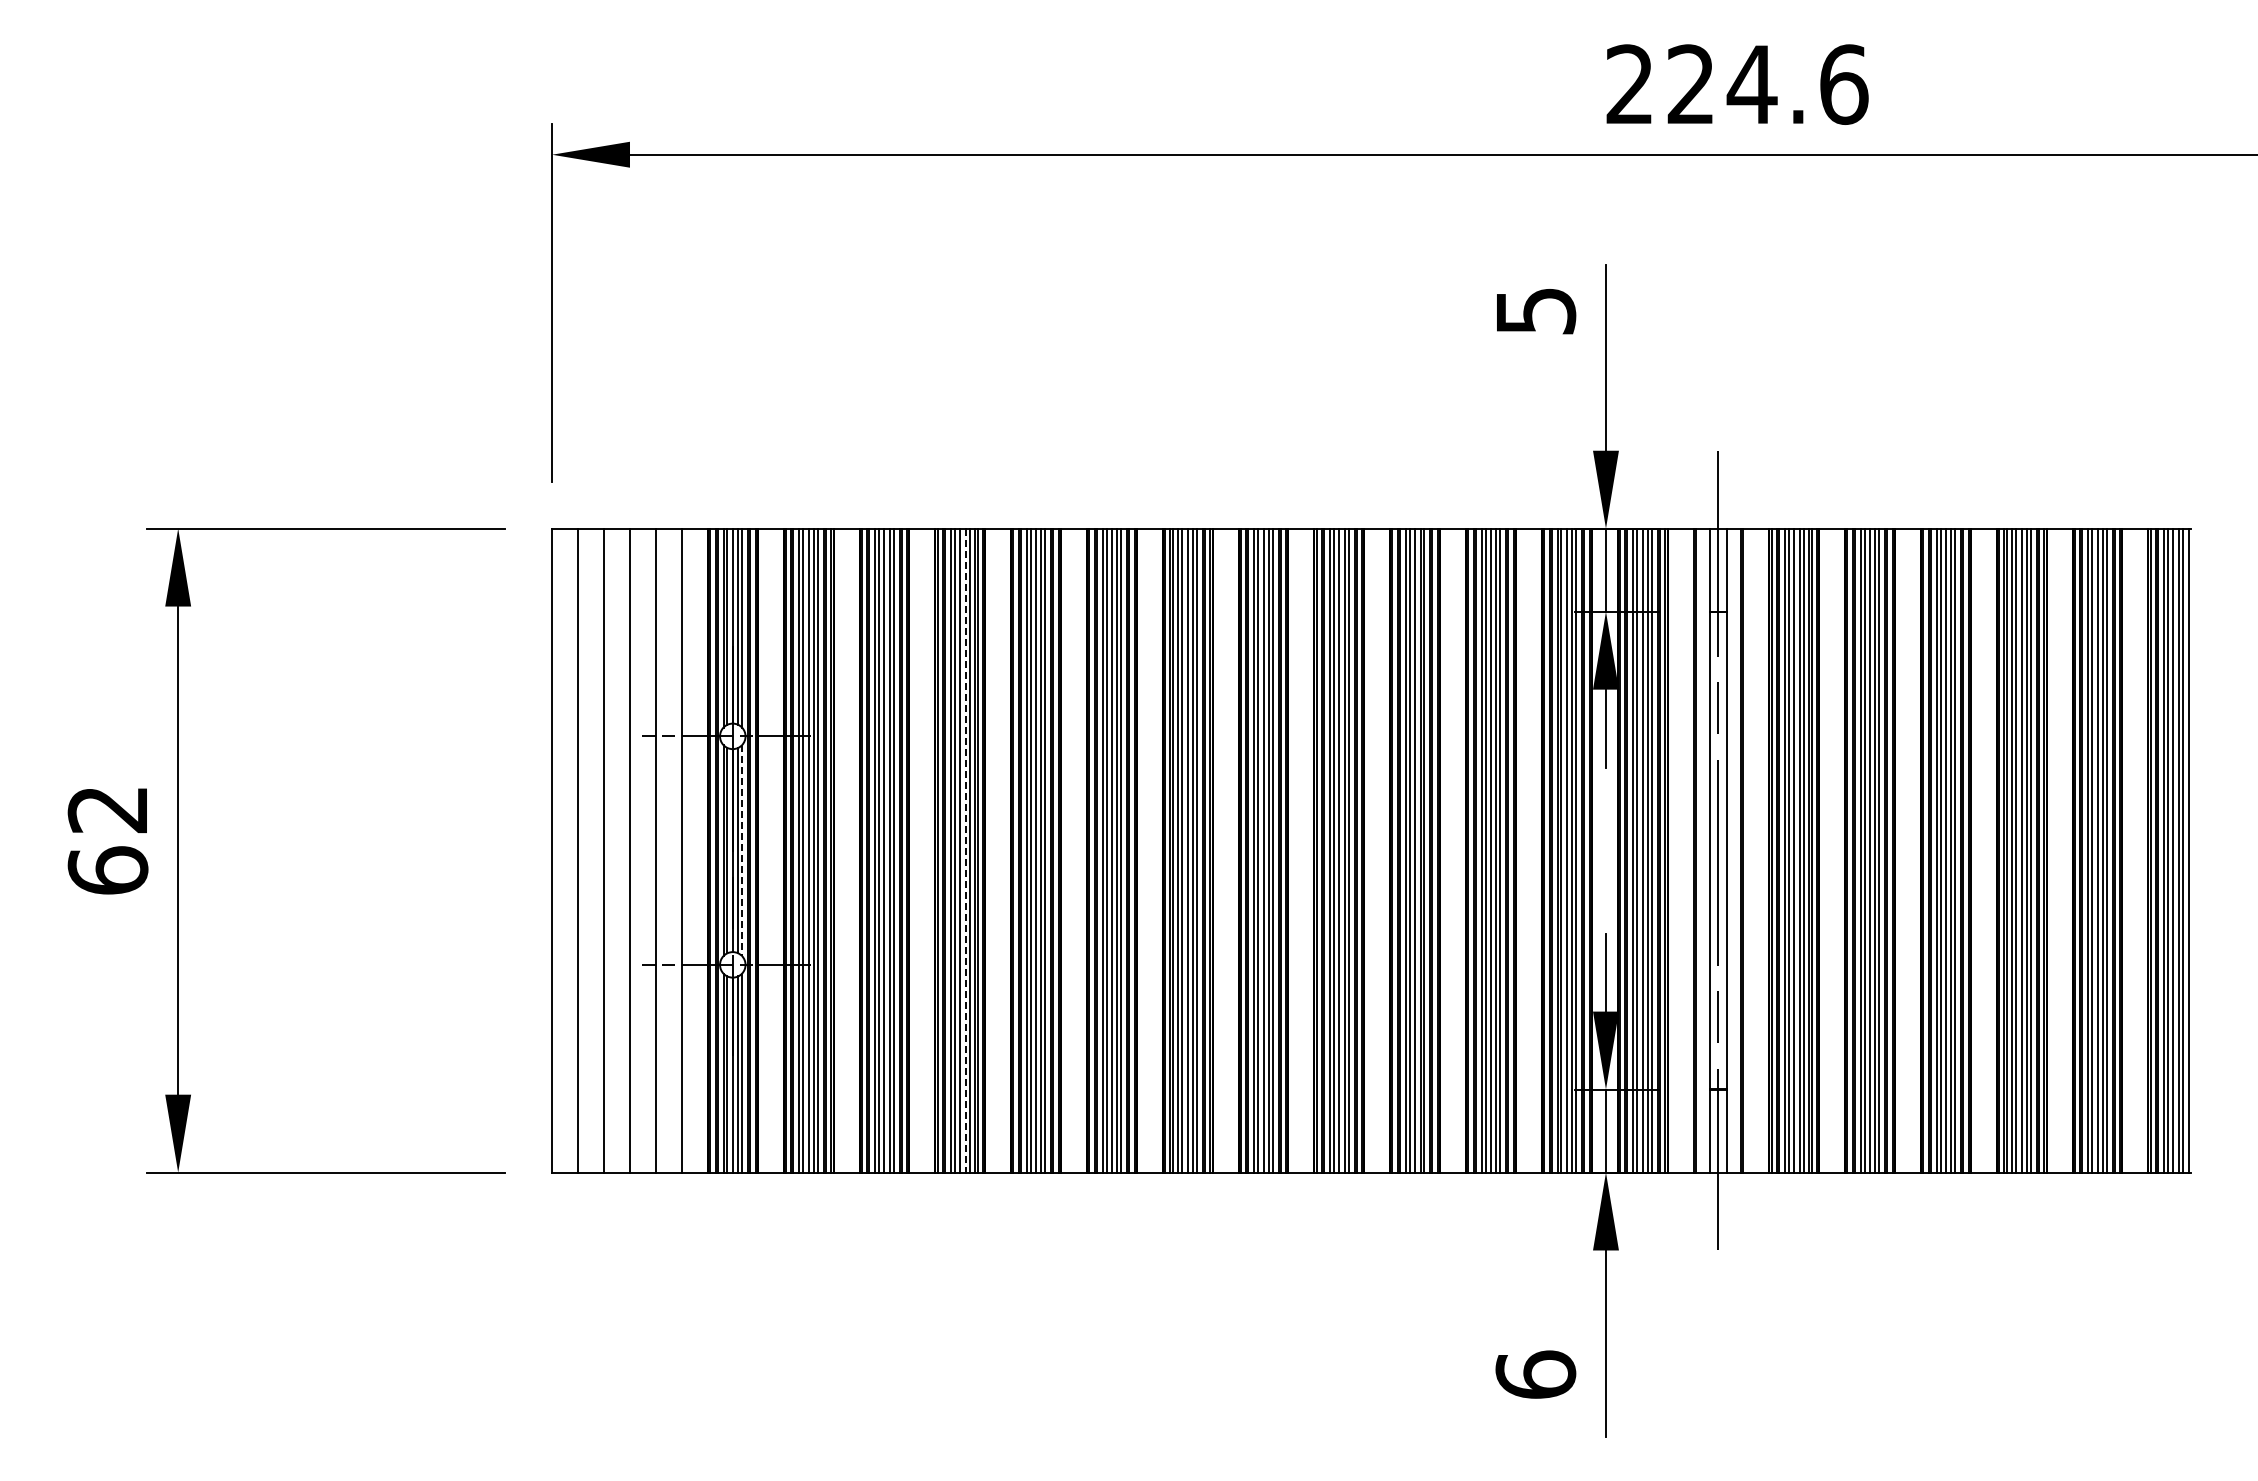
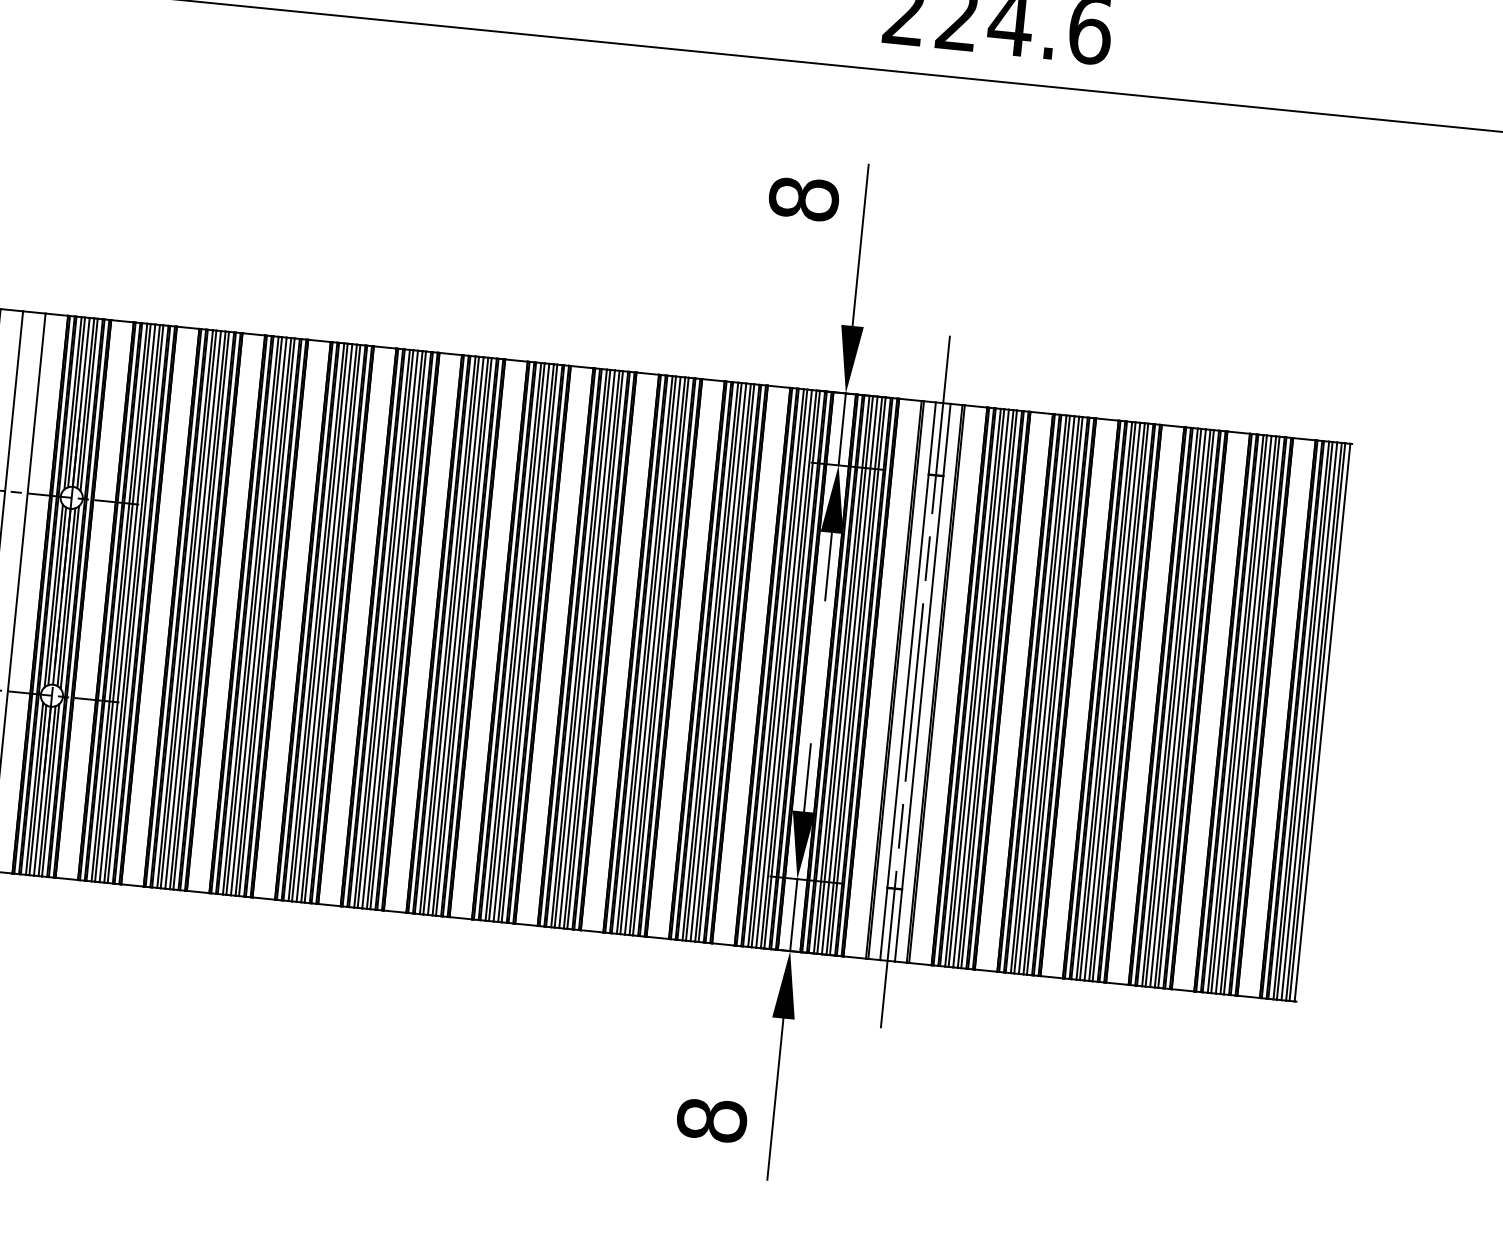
text: (1535, 311) -> (803, 199), 5 -> 8
line: (965, 850) -> (263, 616), dashed -> solid
line: (742, 851) -> (70, 598), dashed -> solid
text: (1535, 1374) -> (711, 1119), 6 -> 8

